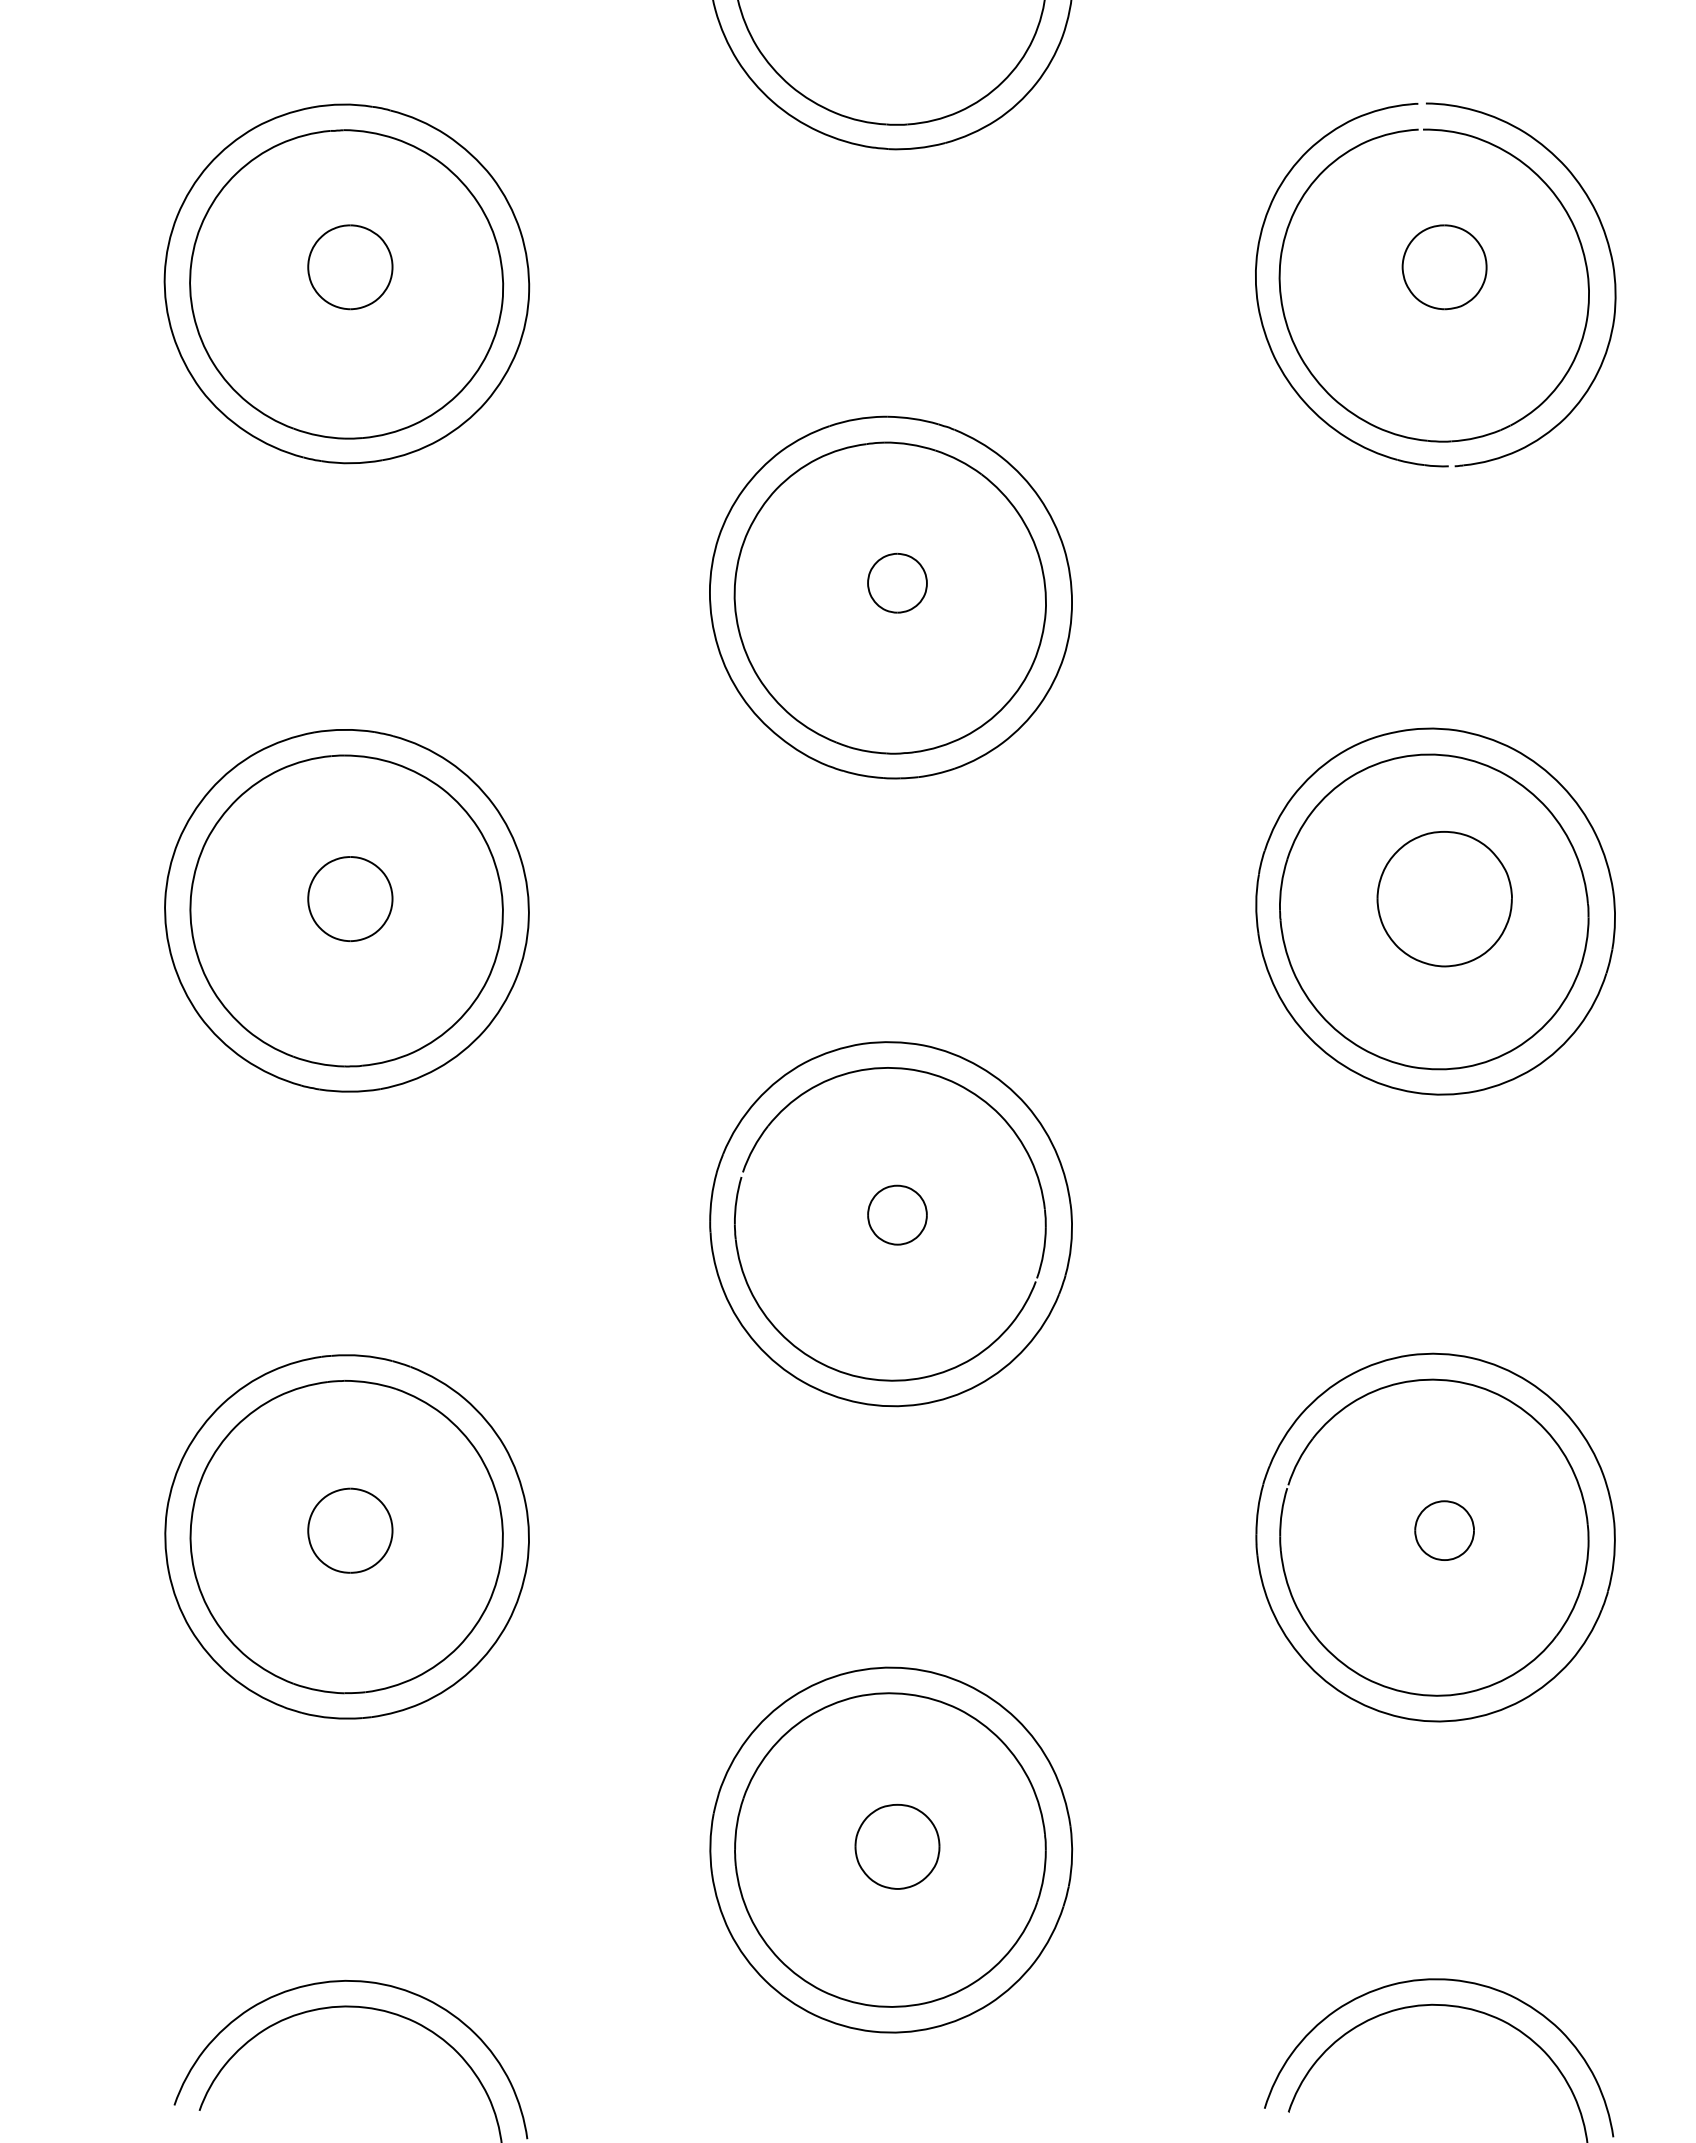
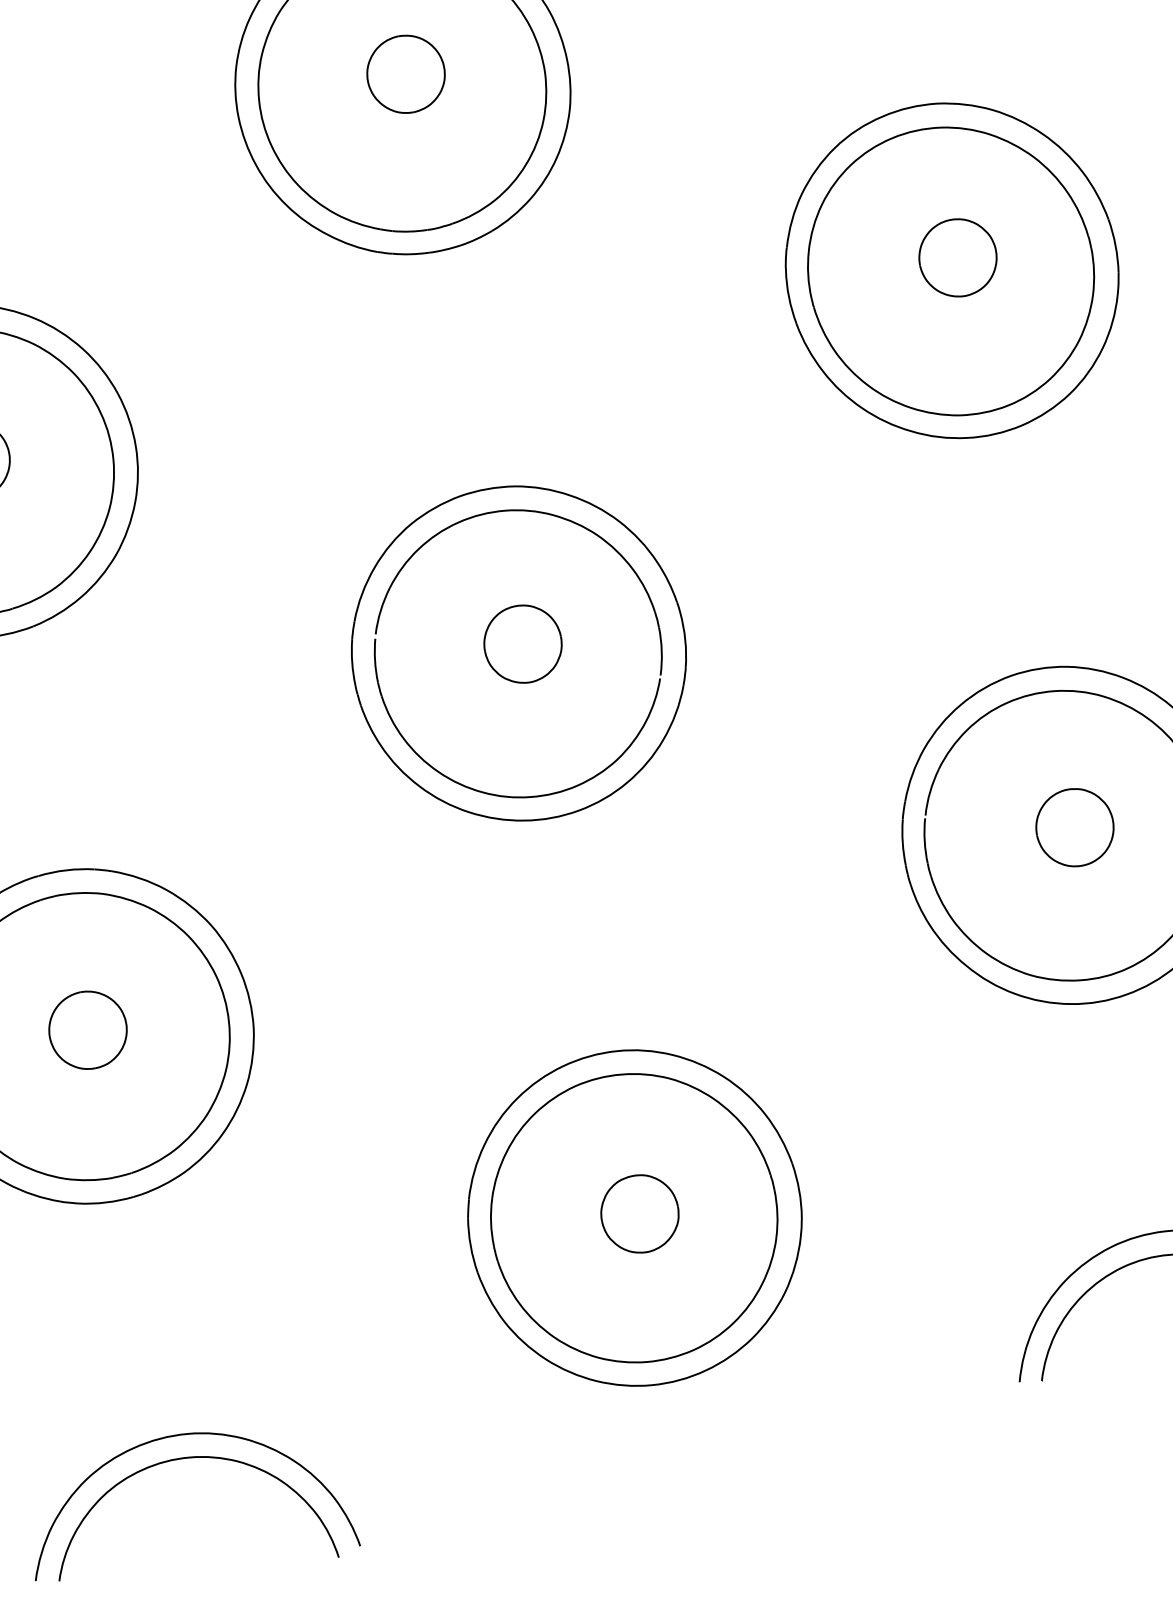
part: (897, 583) -> (406, 74), size x1.43
part: (1444, 898) -> (957, 257), size x0.62
part: (897, 1215) -> (523, 644), size x1.43
part: (1444, 1530) -> (1074, 827), size x1.43

